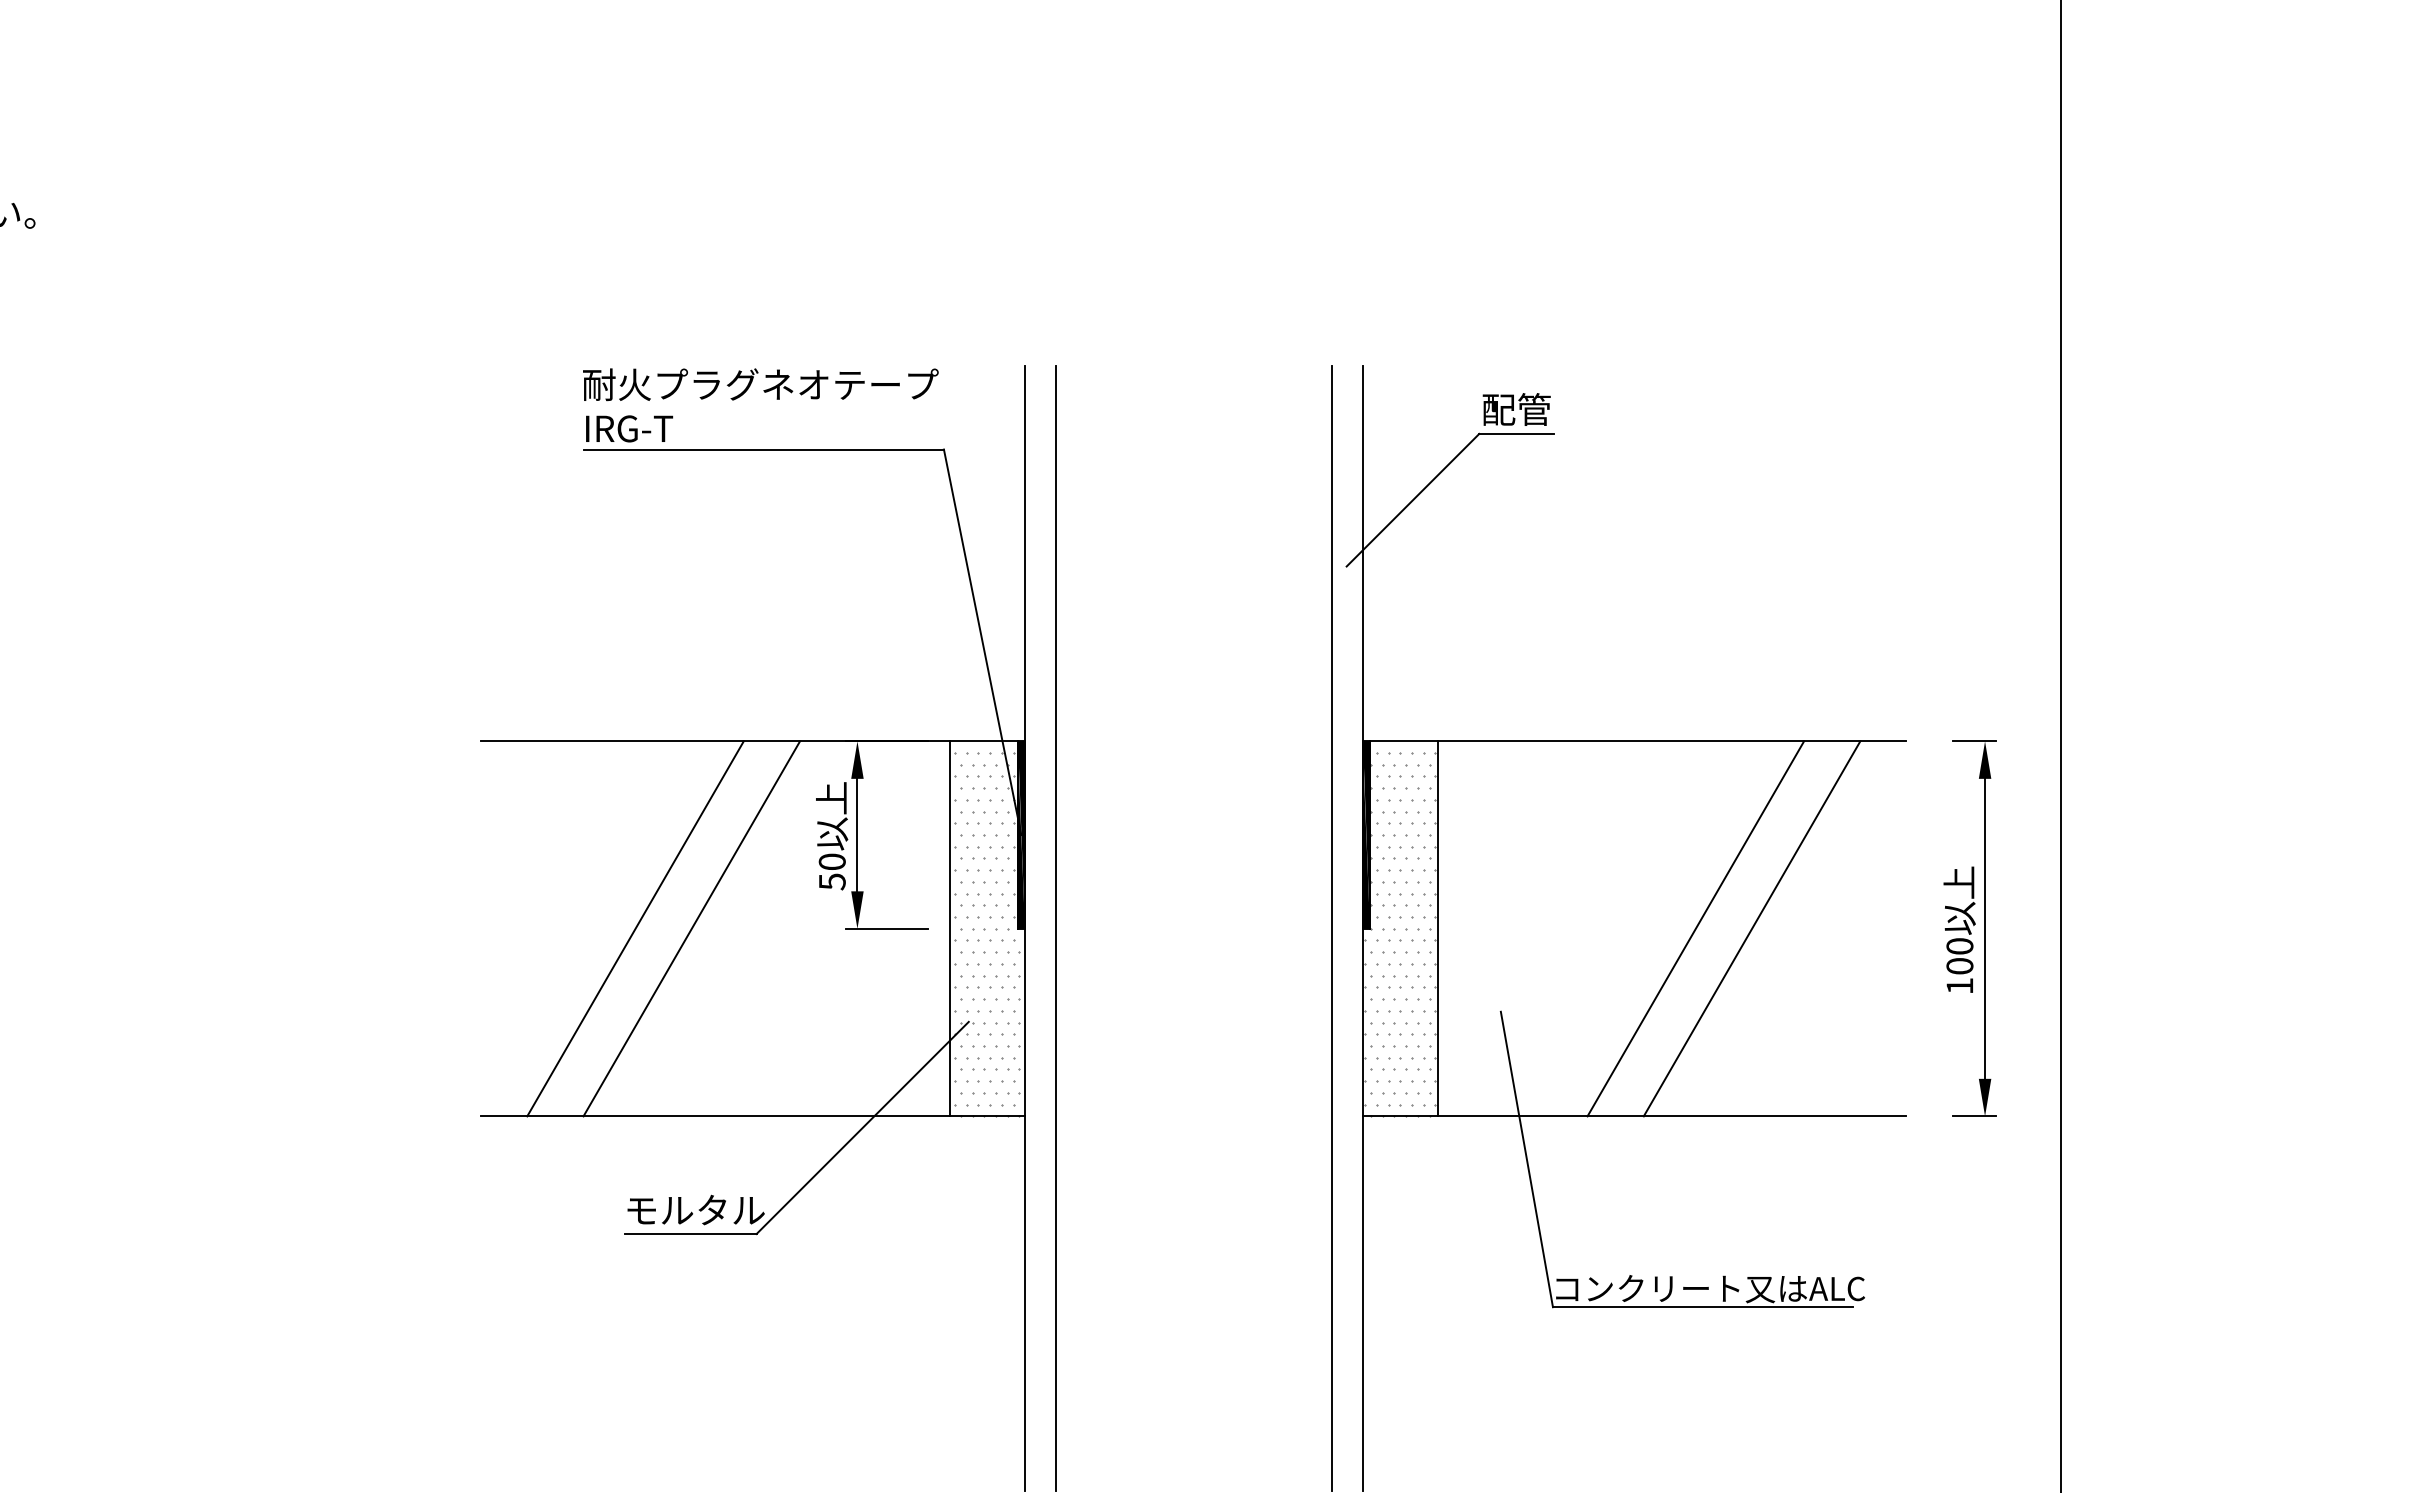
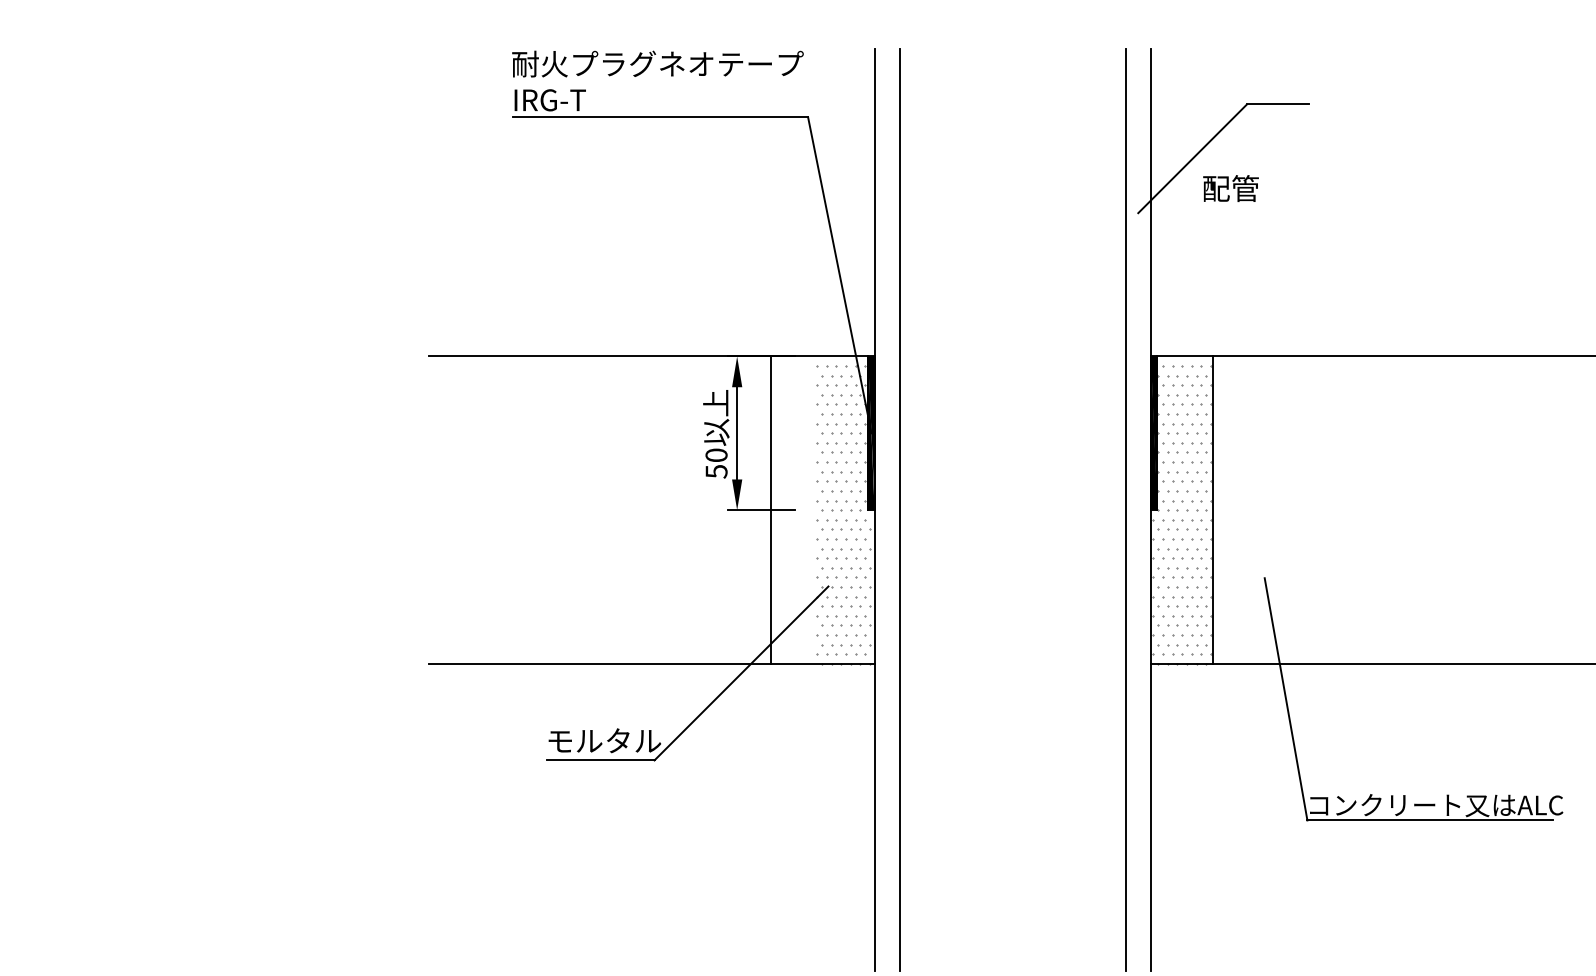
text: (1516, 409) -> (1230, 188), moved
line: (635, 928) -> (555, 509), removed
line: (691, 928) -> (601, 509), removed
line: (950, 928) -> (771, 509), moved
line: (1695, 928) -> (1424, 509), removed
line: (1751, 928) -> (1470, 509), removed

